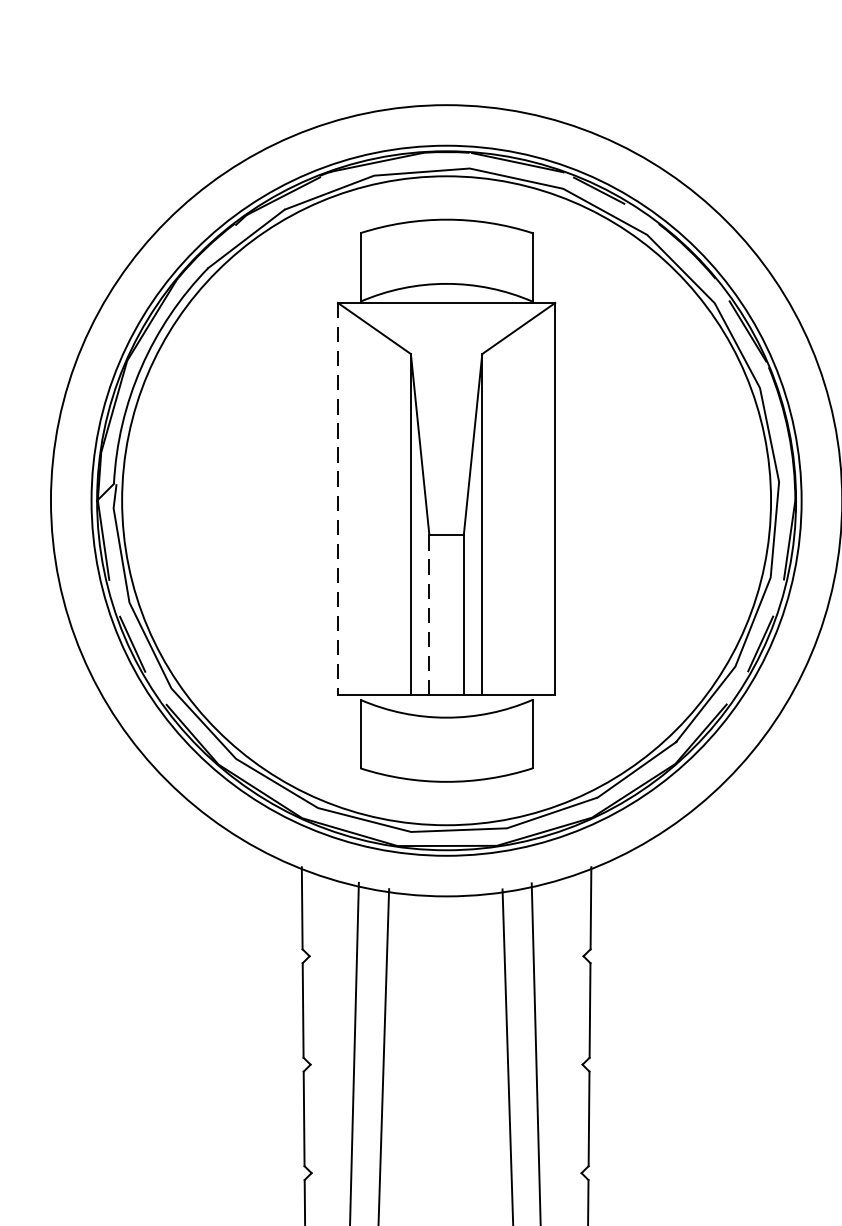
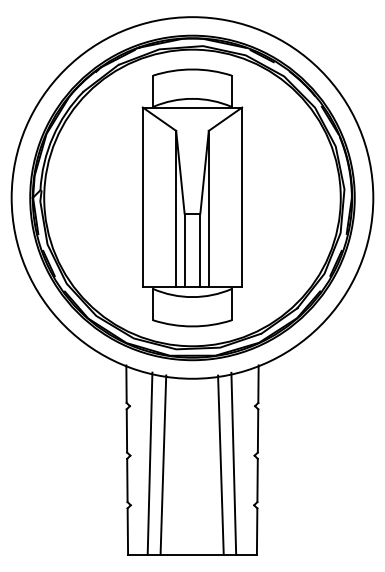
line: (337, 499) -> (142, 197), dashed -> solid
line: (429, 615) -> (184, 250), dashed -> solid

